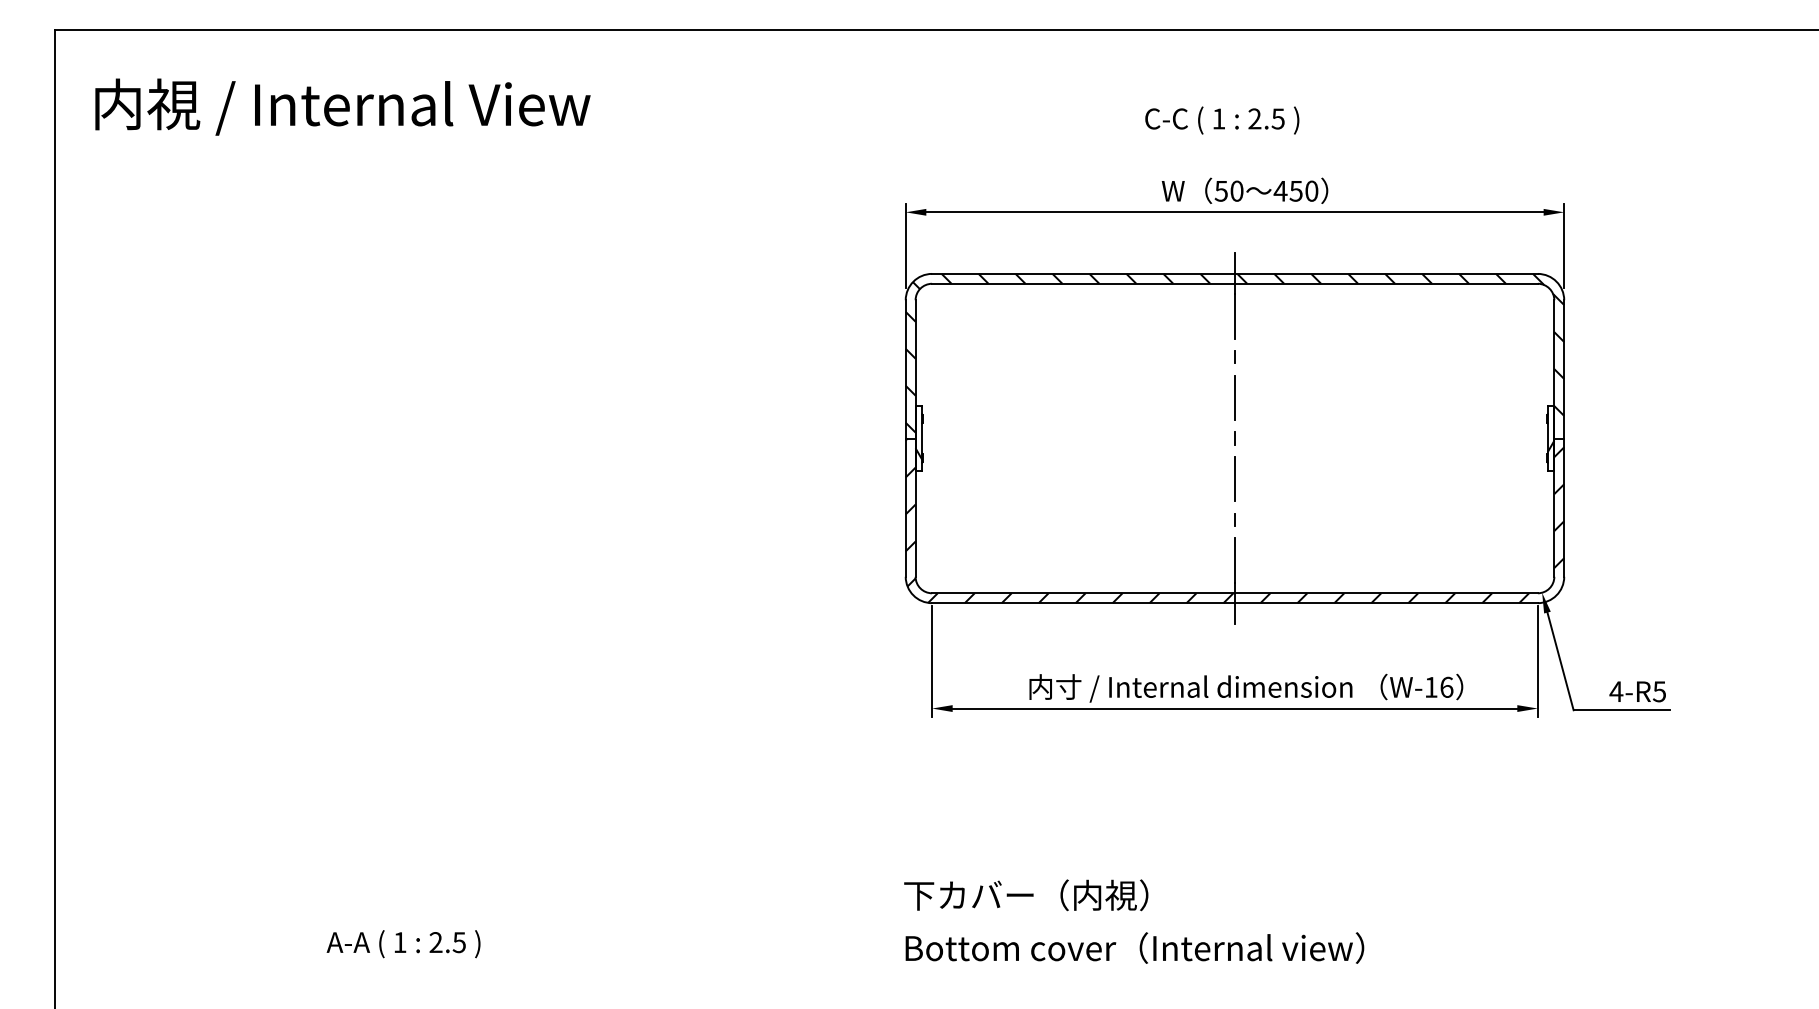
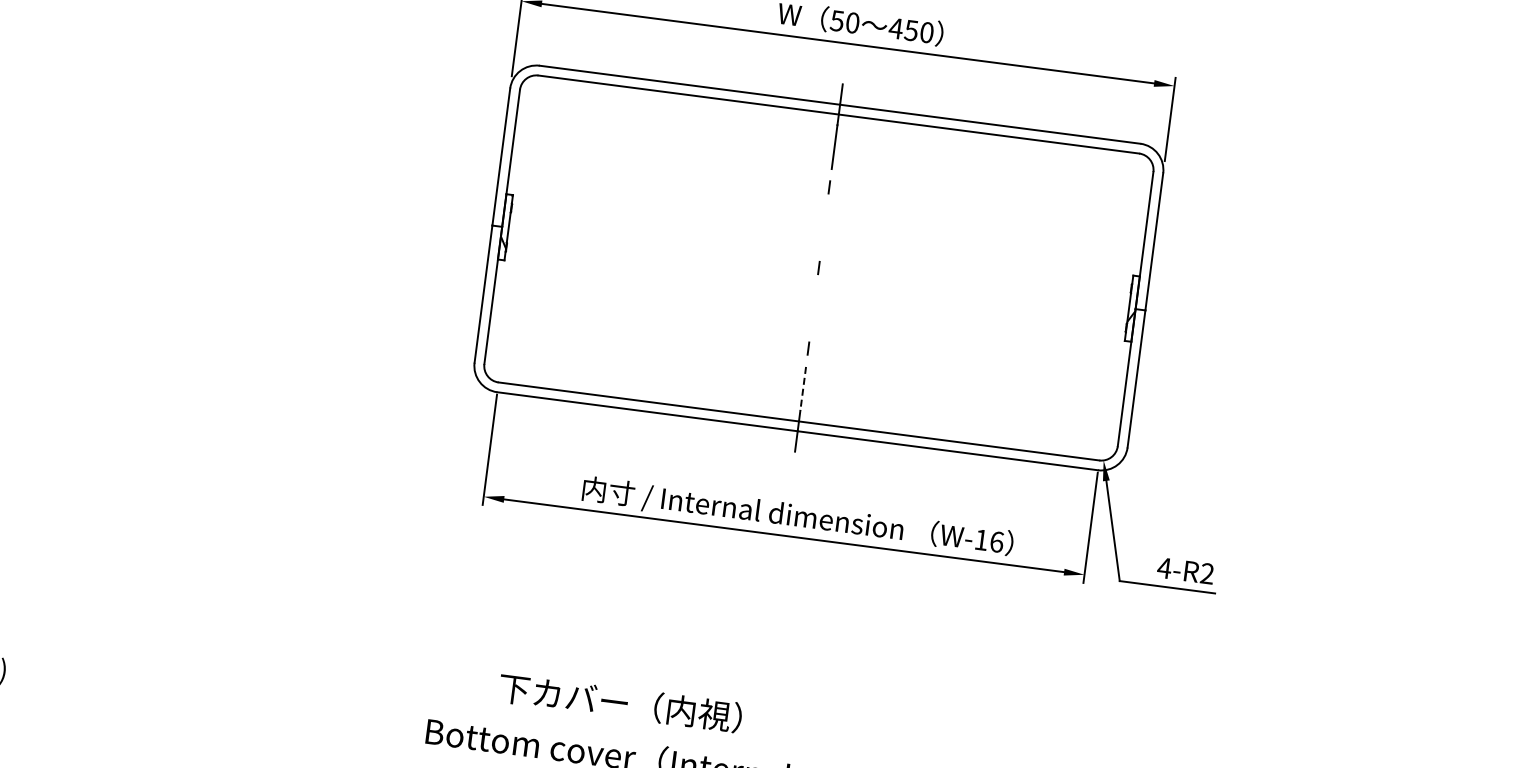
hatch: (1234, 352) -> (829, 182), removed
line: (1234, 397) -> (823, 227), removed
line: (1234, 479) -> (813, 308), removed
hatch: (1234, 520) -> (807, 349), removed
line: (1234, 560) -> (802, 388), solid -> dashed
text: (1659, 691) -> (1207, 573), 4-R5 -> 4-R2
text: (1026, 895) -> (620, 703), moved

